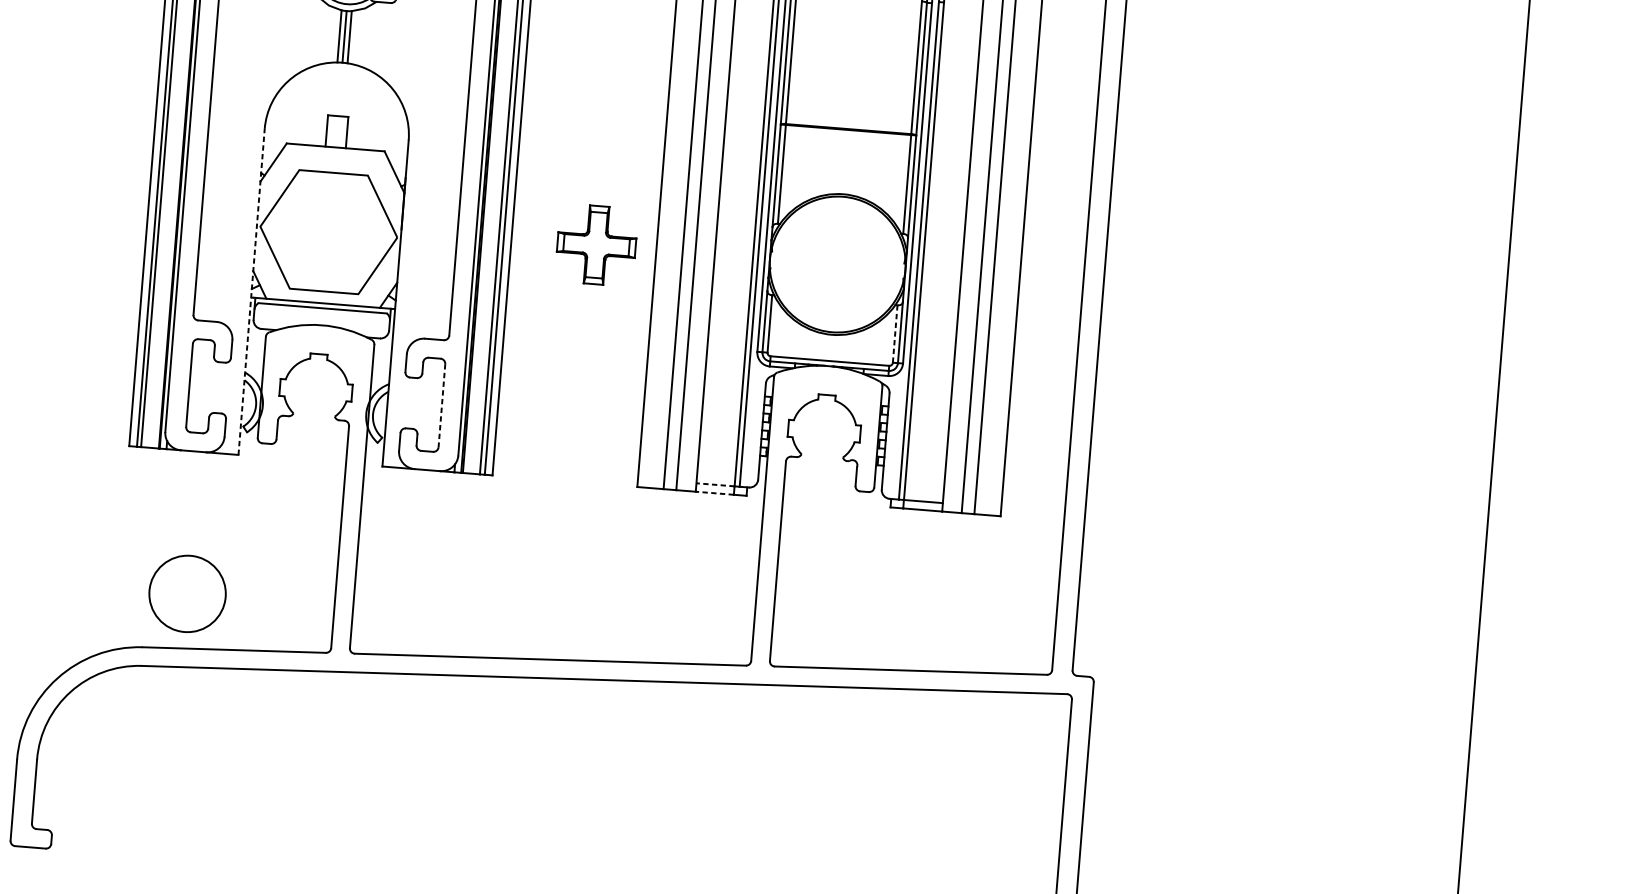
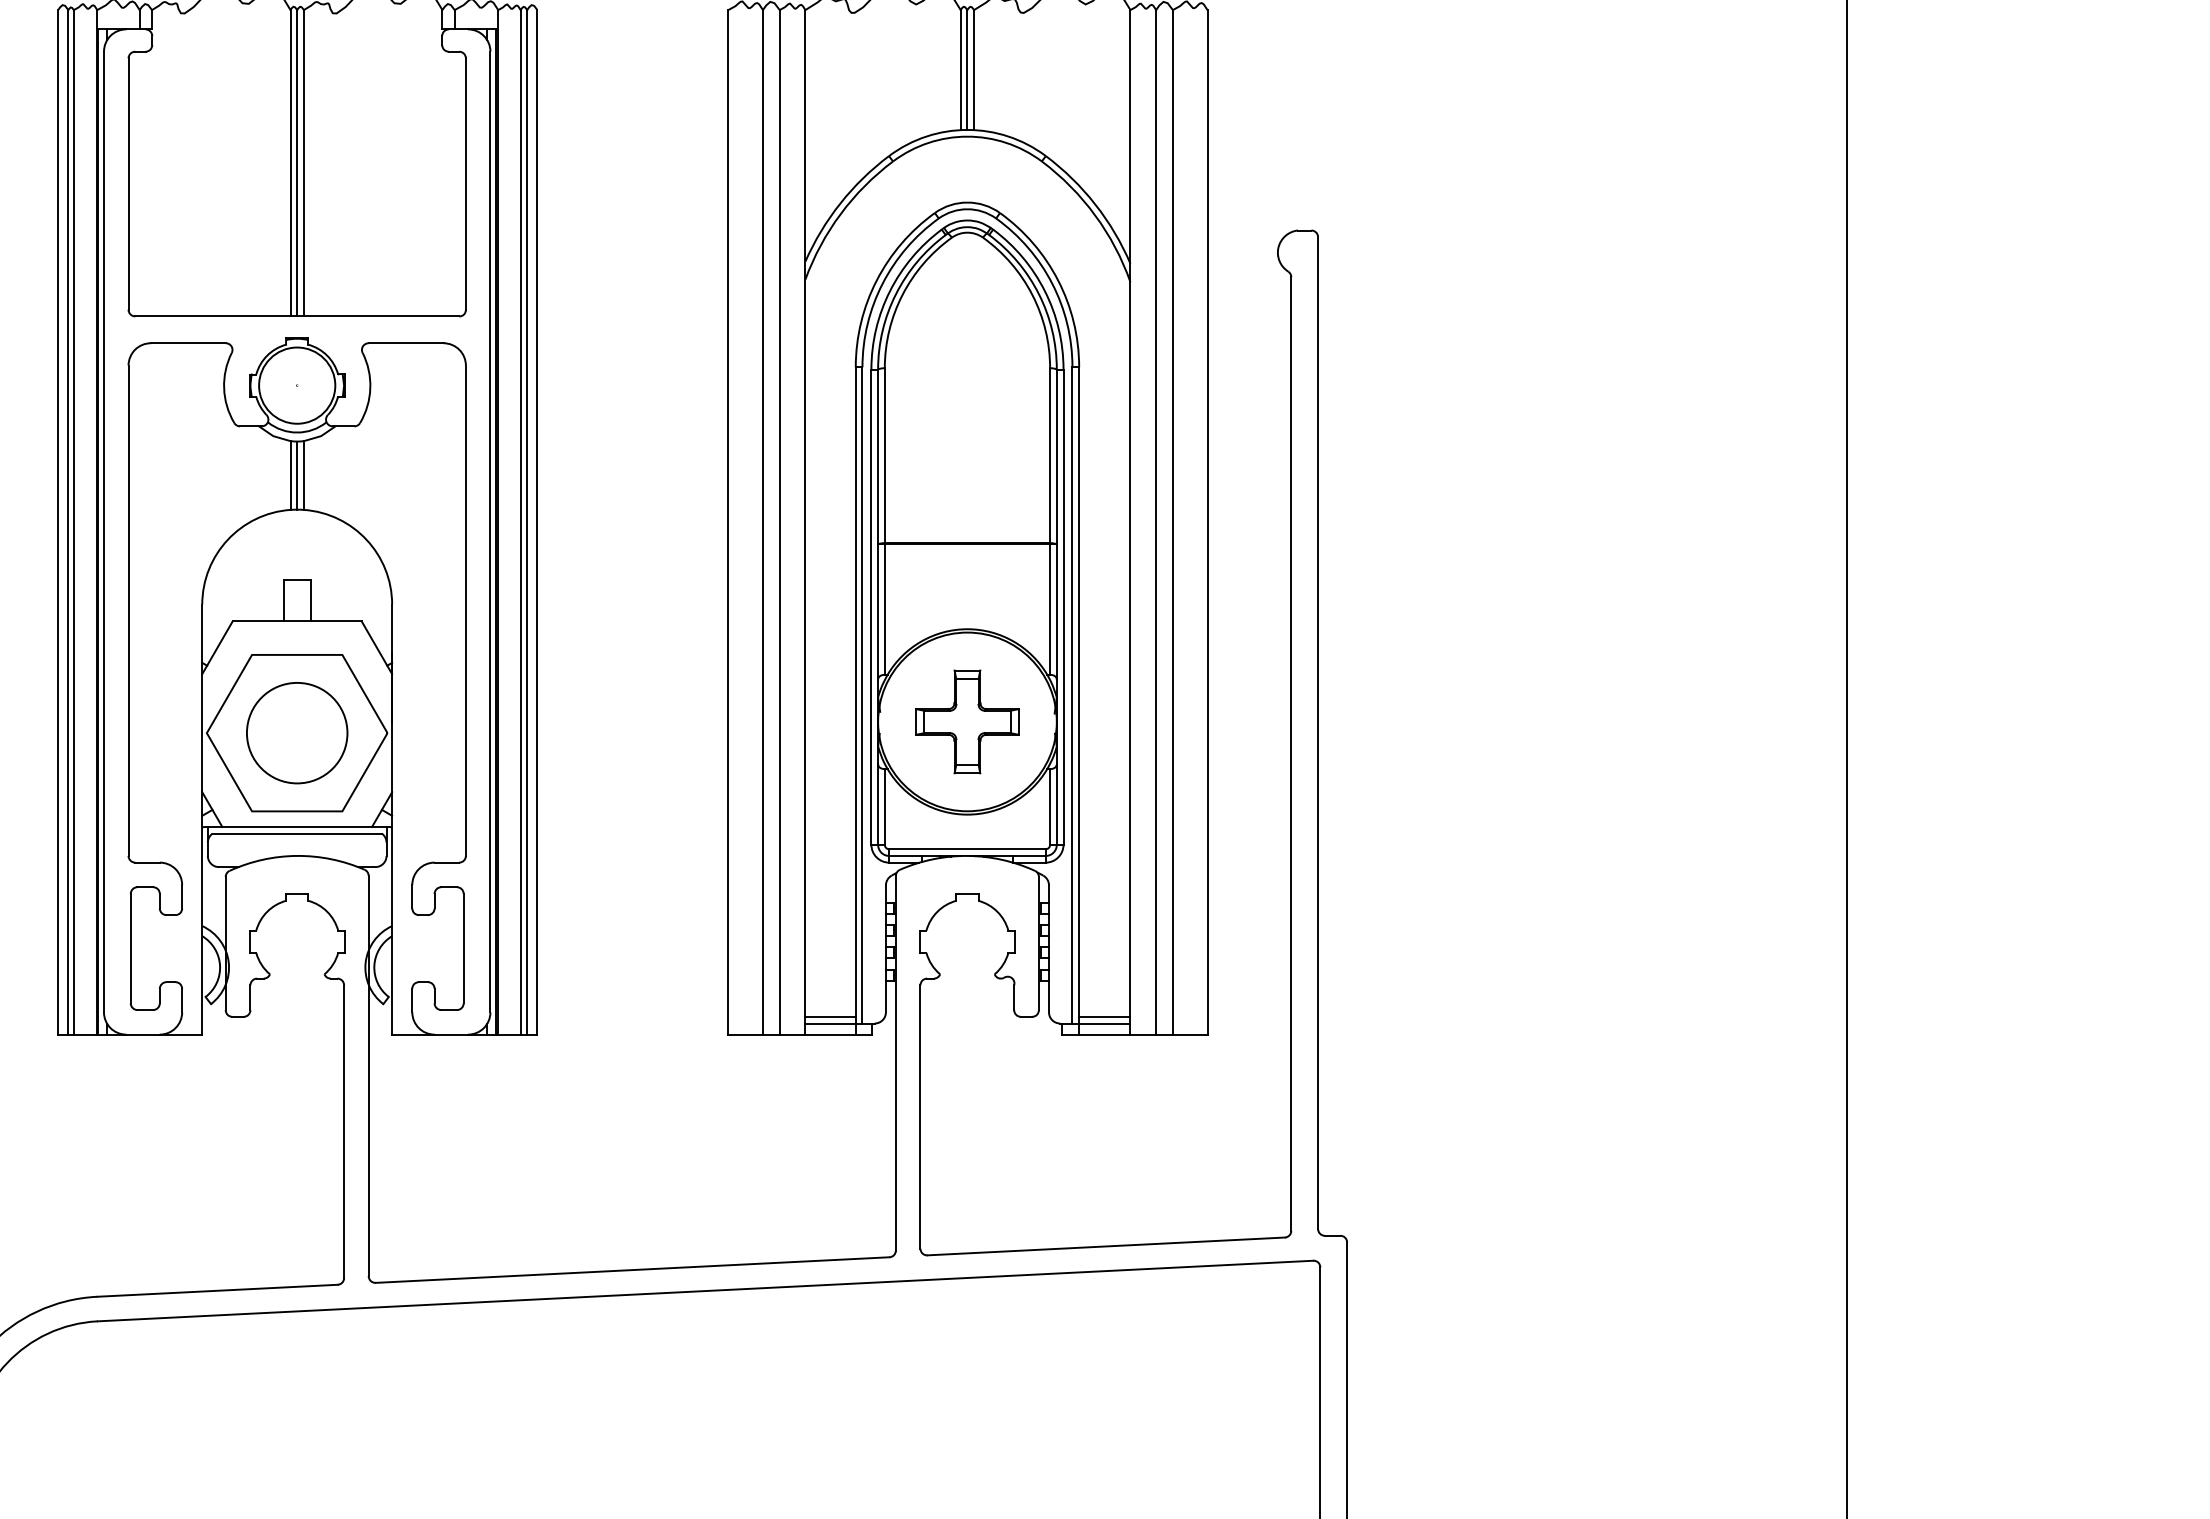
part: (596, 244) -> (967, 721), moved
line: (251, 291) -> (202, 819), dashed -> solid
line: (895, 333) -> (1050, 806), dashed -> solid
line: (441, 405) -> (463, 948), dashed -> solid
line: (715, 479) -> (830, 1016), added
line: (715, 484) -> (830, 1023), dashed -> solid
line: (714, 493) -> (830, 1034), dashed -> solid
line: (923, 496) -> (1104, 1016), added
circle: (187, 594) -> (297, 733), moved

